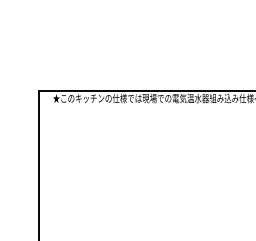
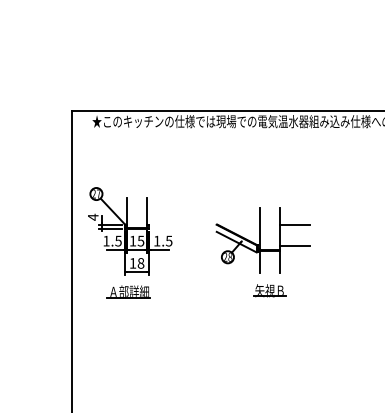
part: (80, 185) -> (130, 242), added
part: (175, 192) -> (262, 252), added

